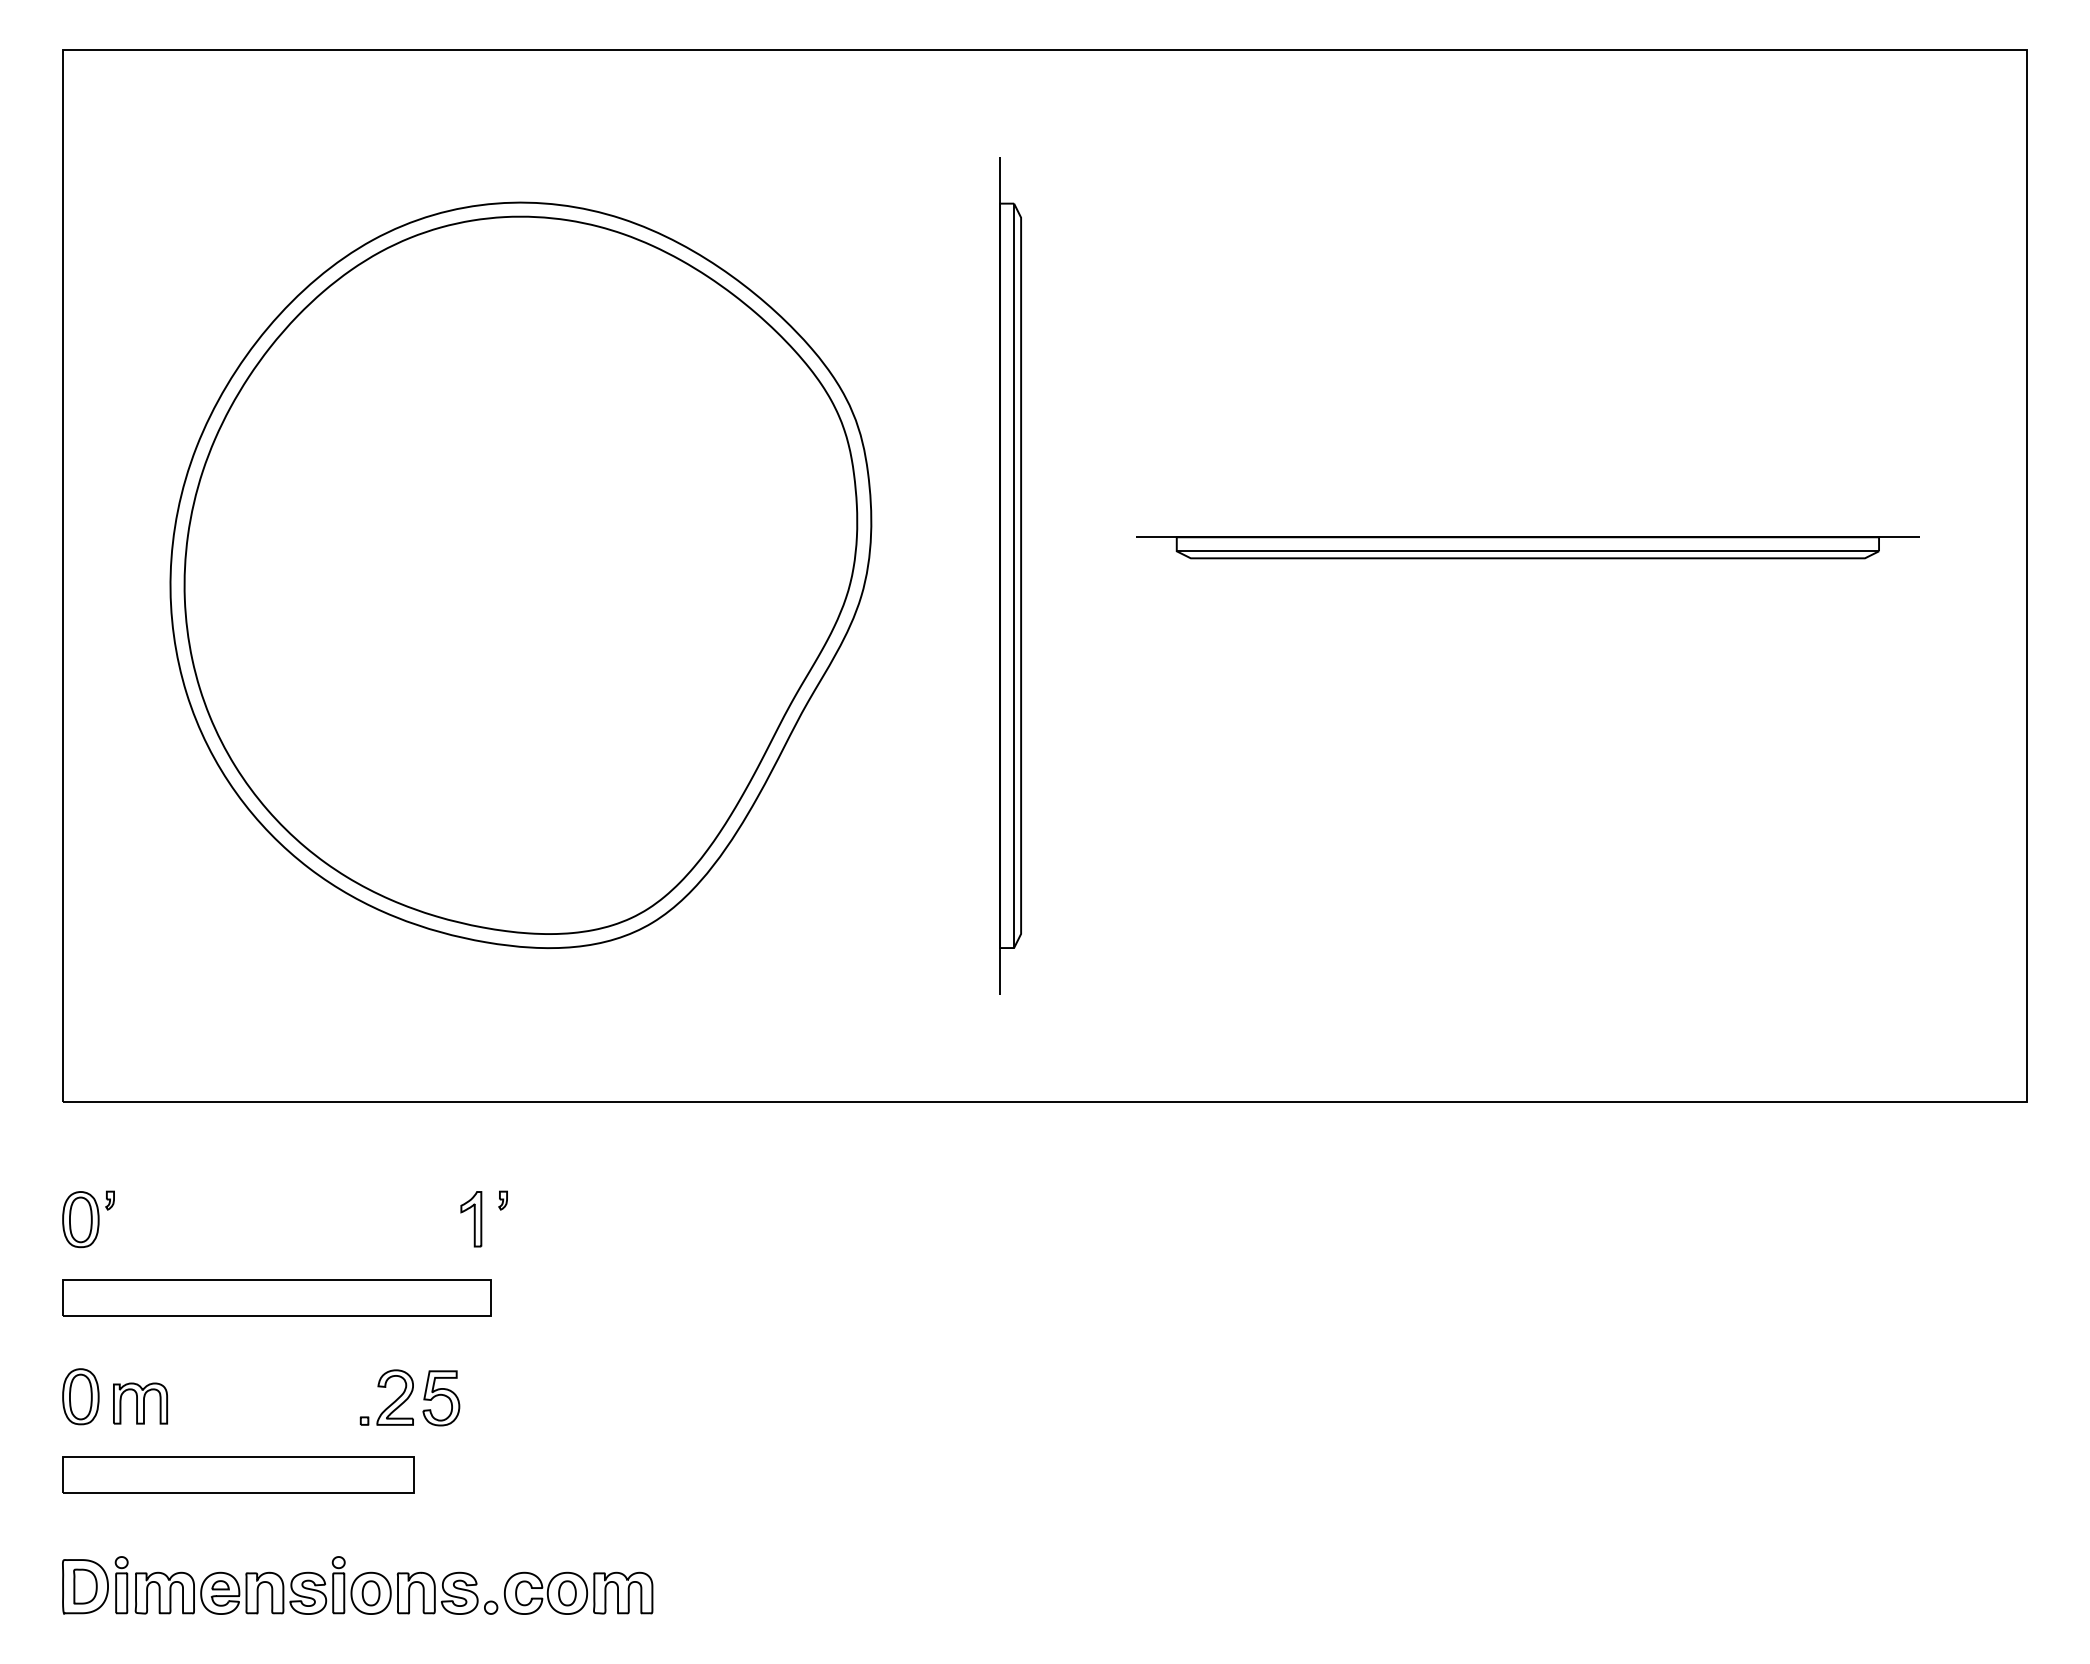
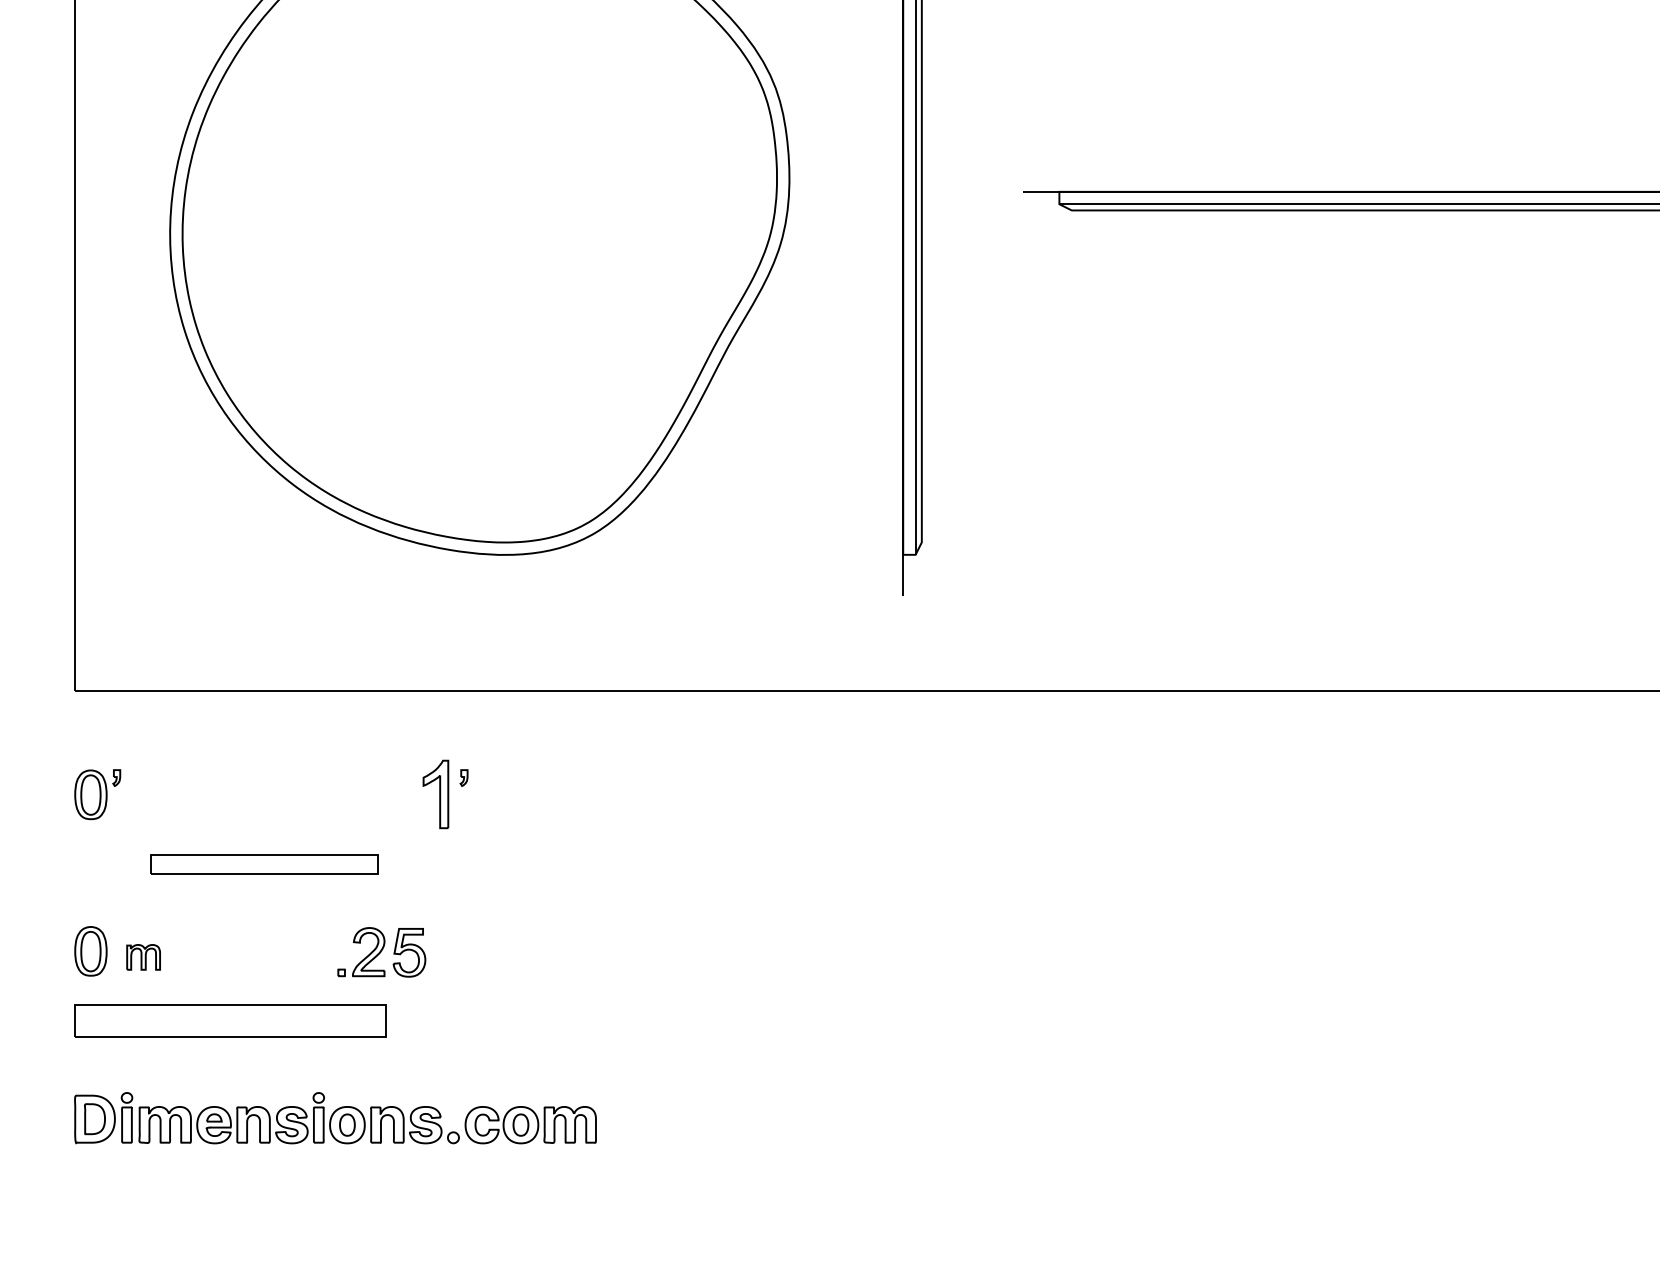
part: (471, 1219) -> (436, 794), size x1.4
part: (276, 1297) -> (263, 863), size x0.6
part: (140, 1403) -> (143, 957), size x0.7

